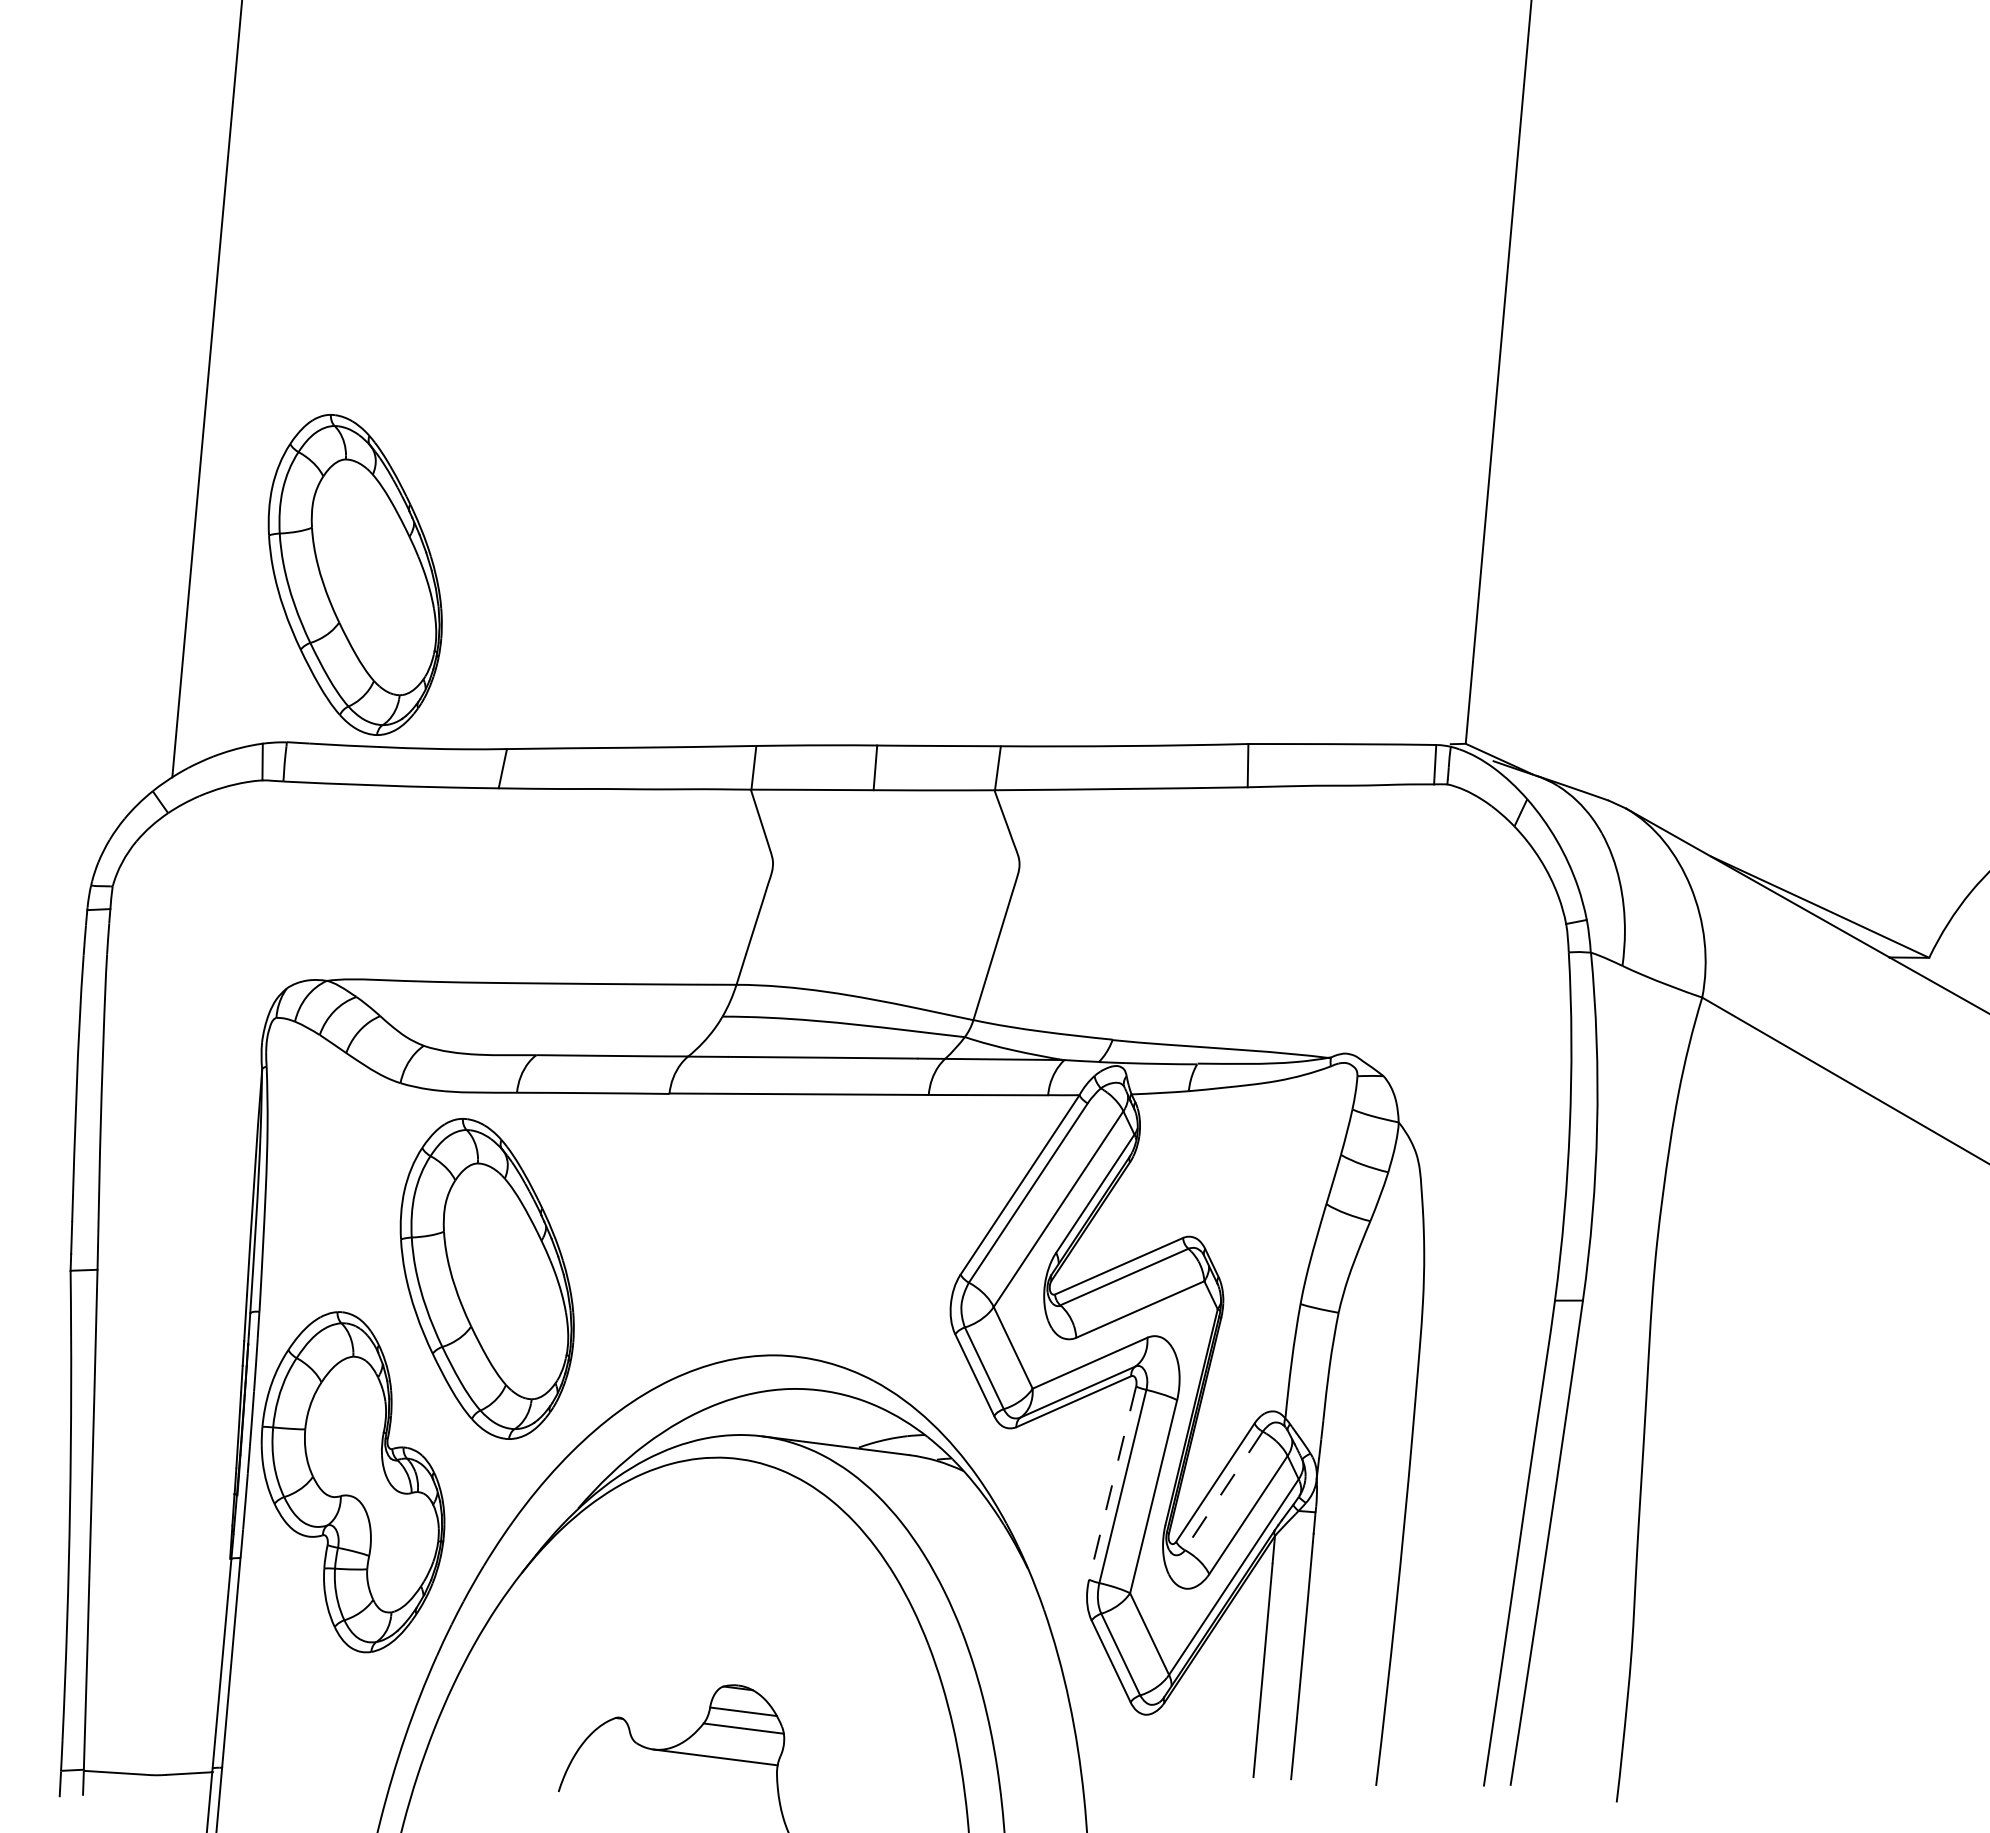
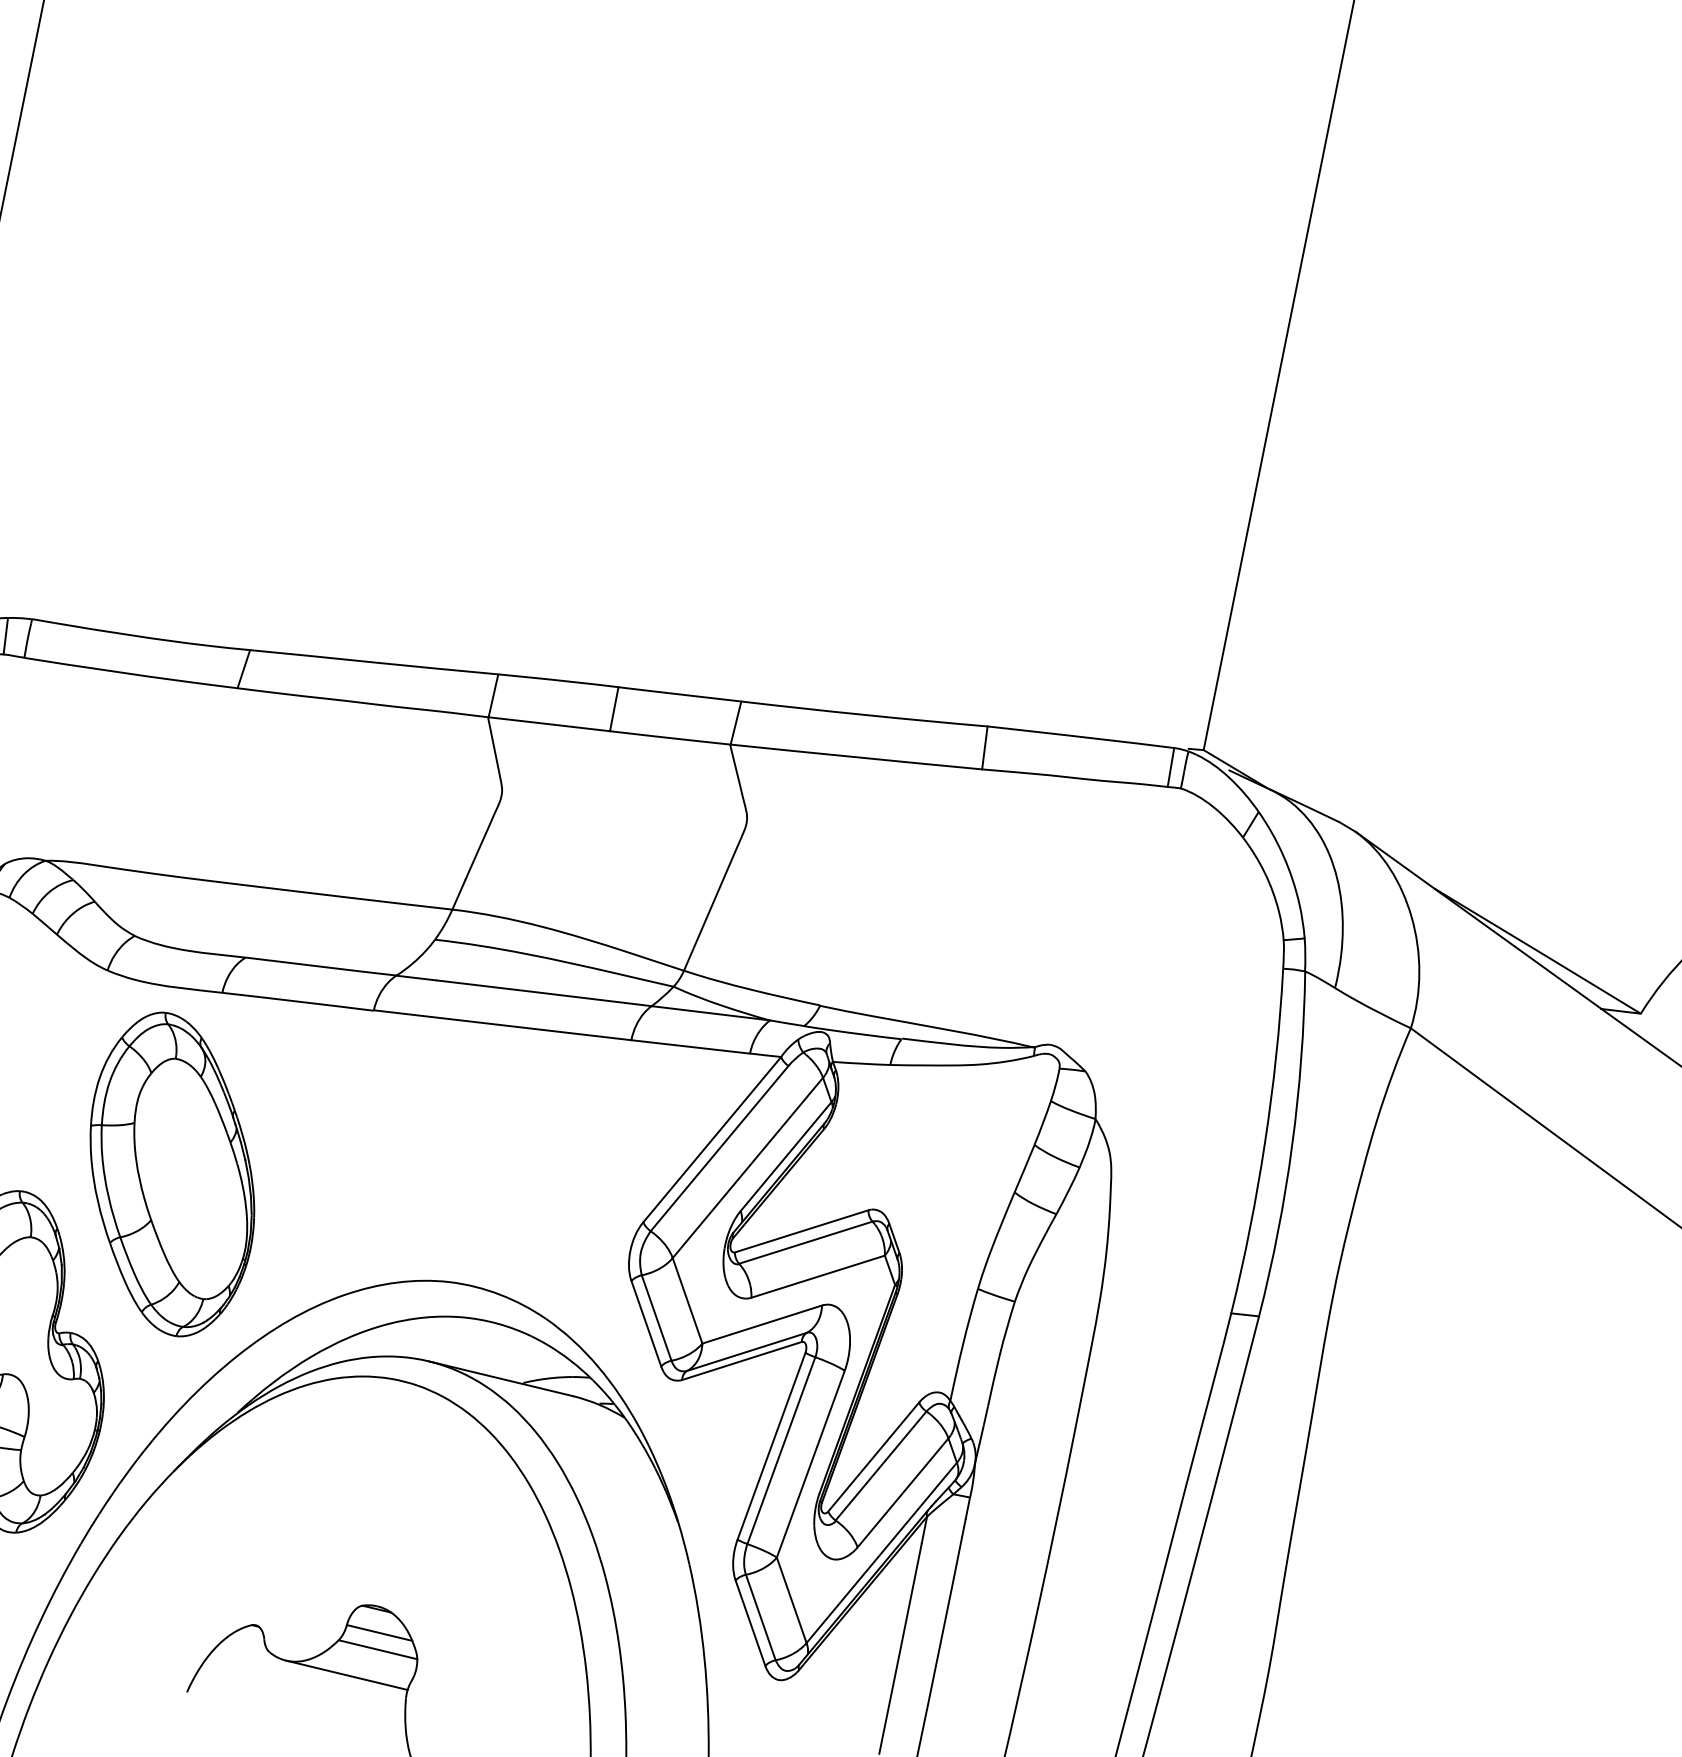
part: (354, 574) -> (117, 459), removed
line: (1112, 1483) -> (771, 1446), dashed -> solid
line: (1223, 1490) -> (880, 1465), dashed -> solid

